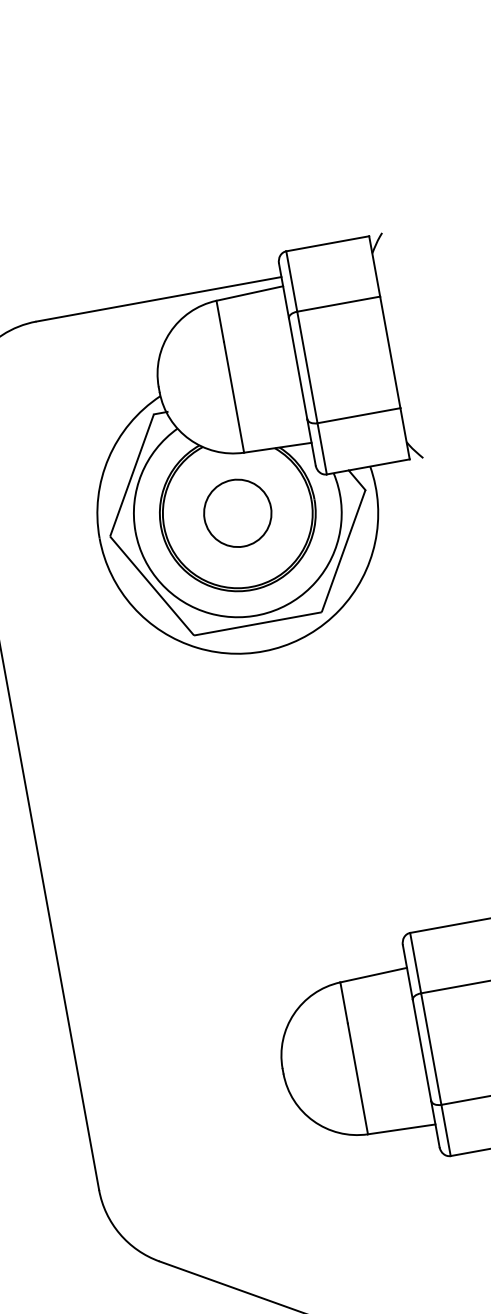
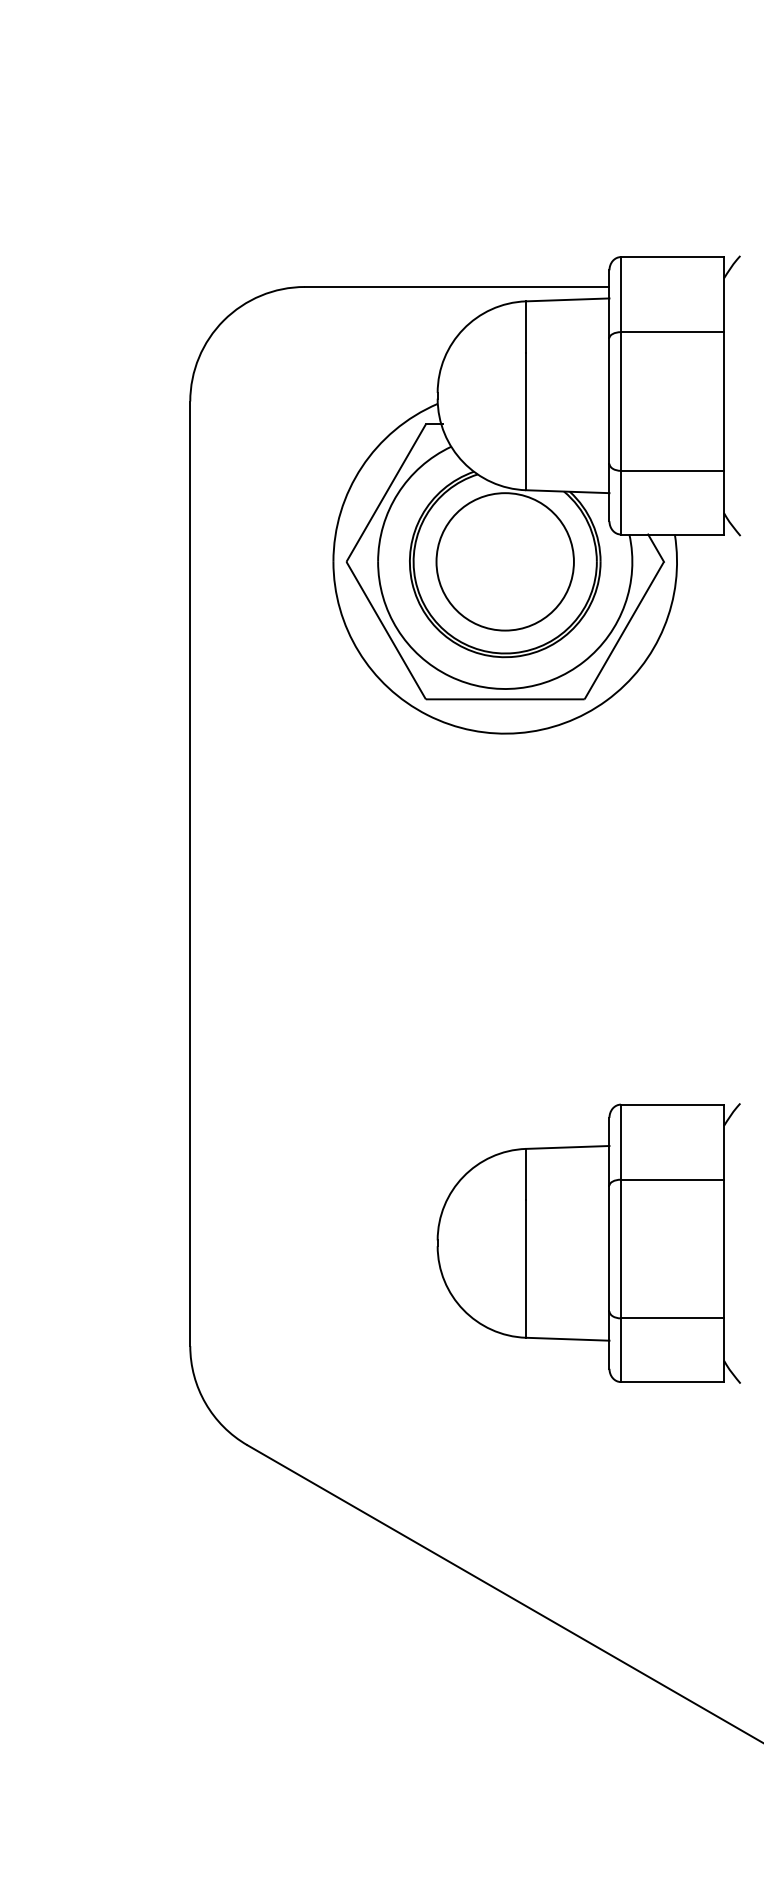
circle: (237, 513) -> (504, 561), size x1.67

